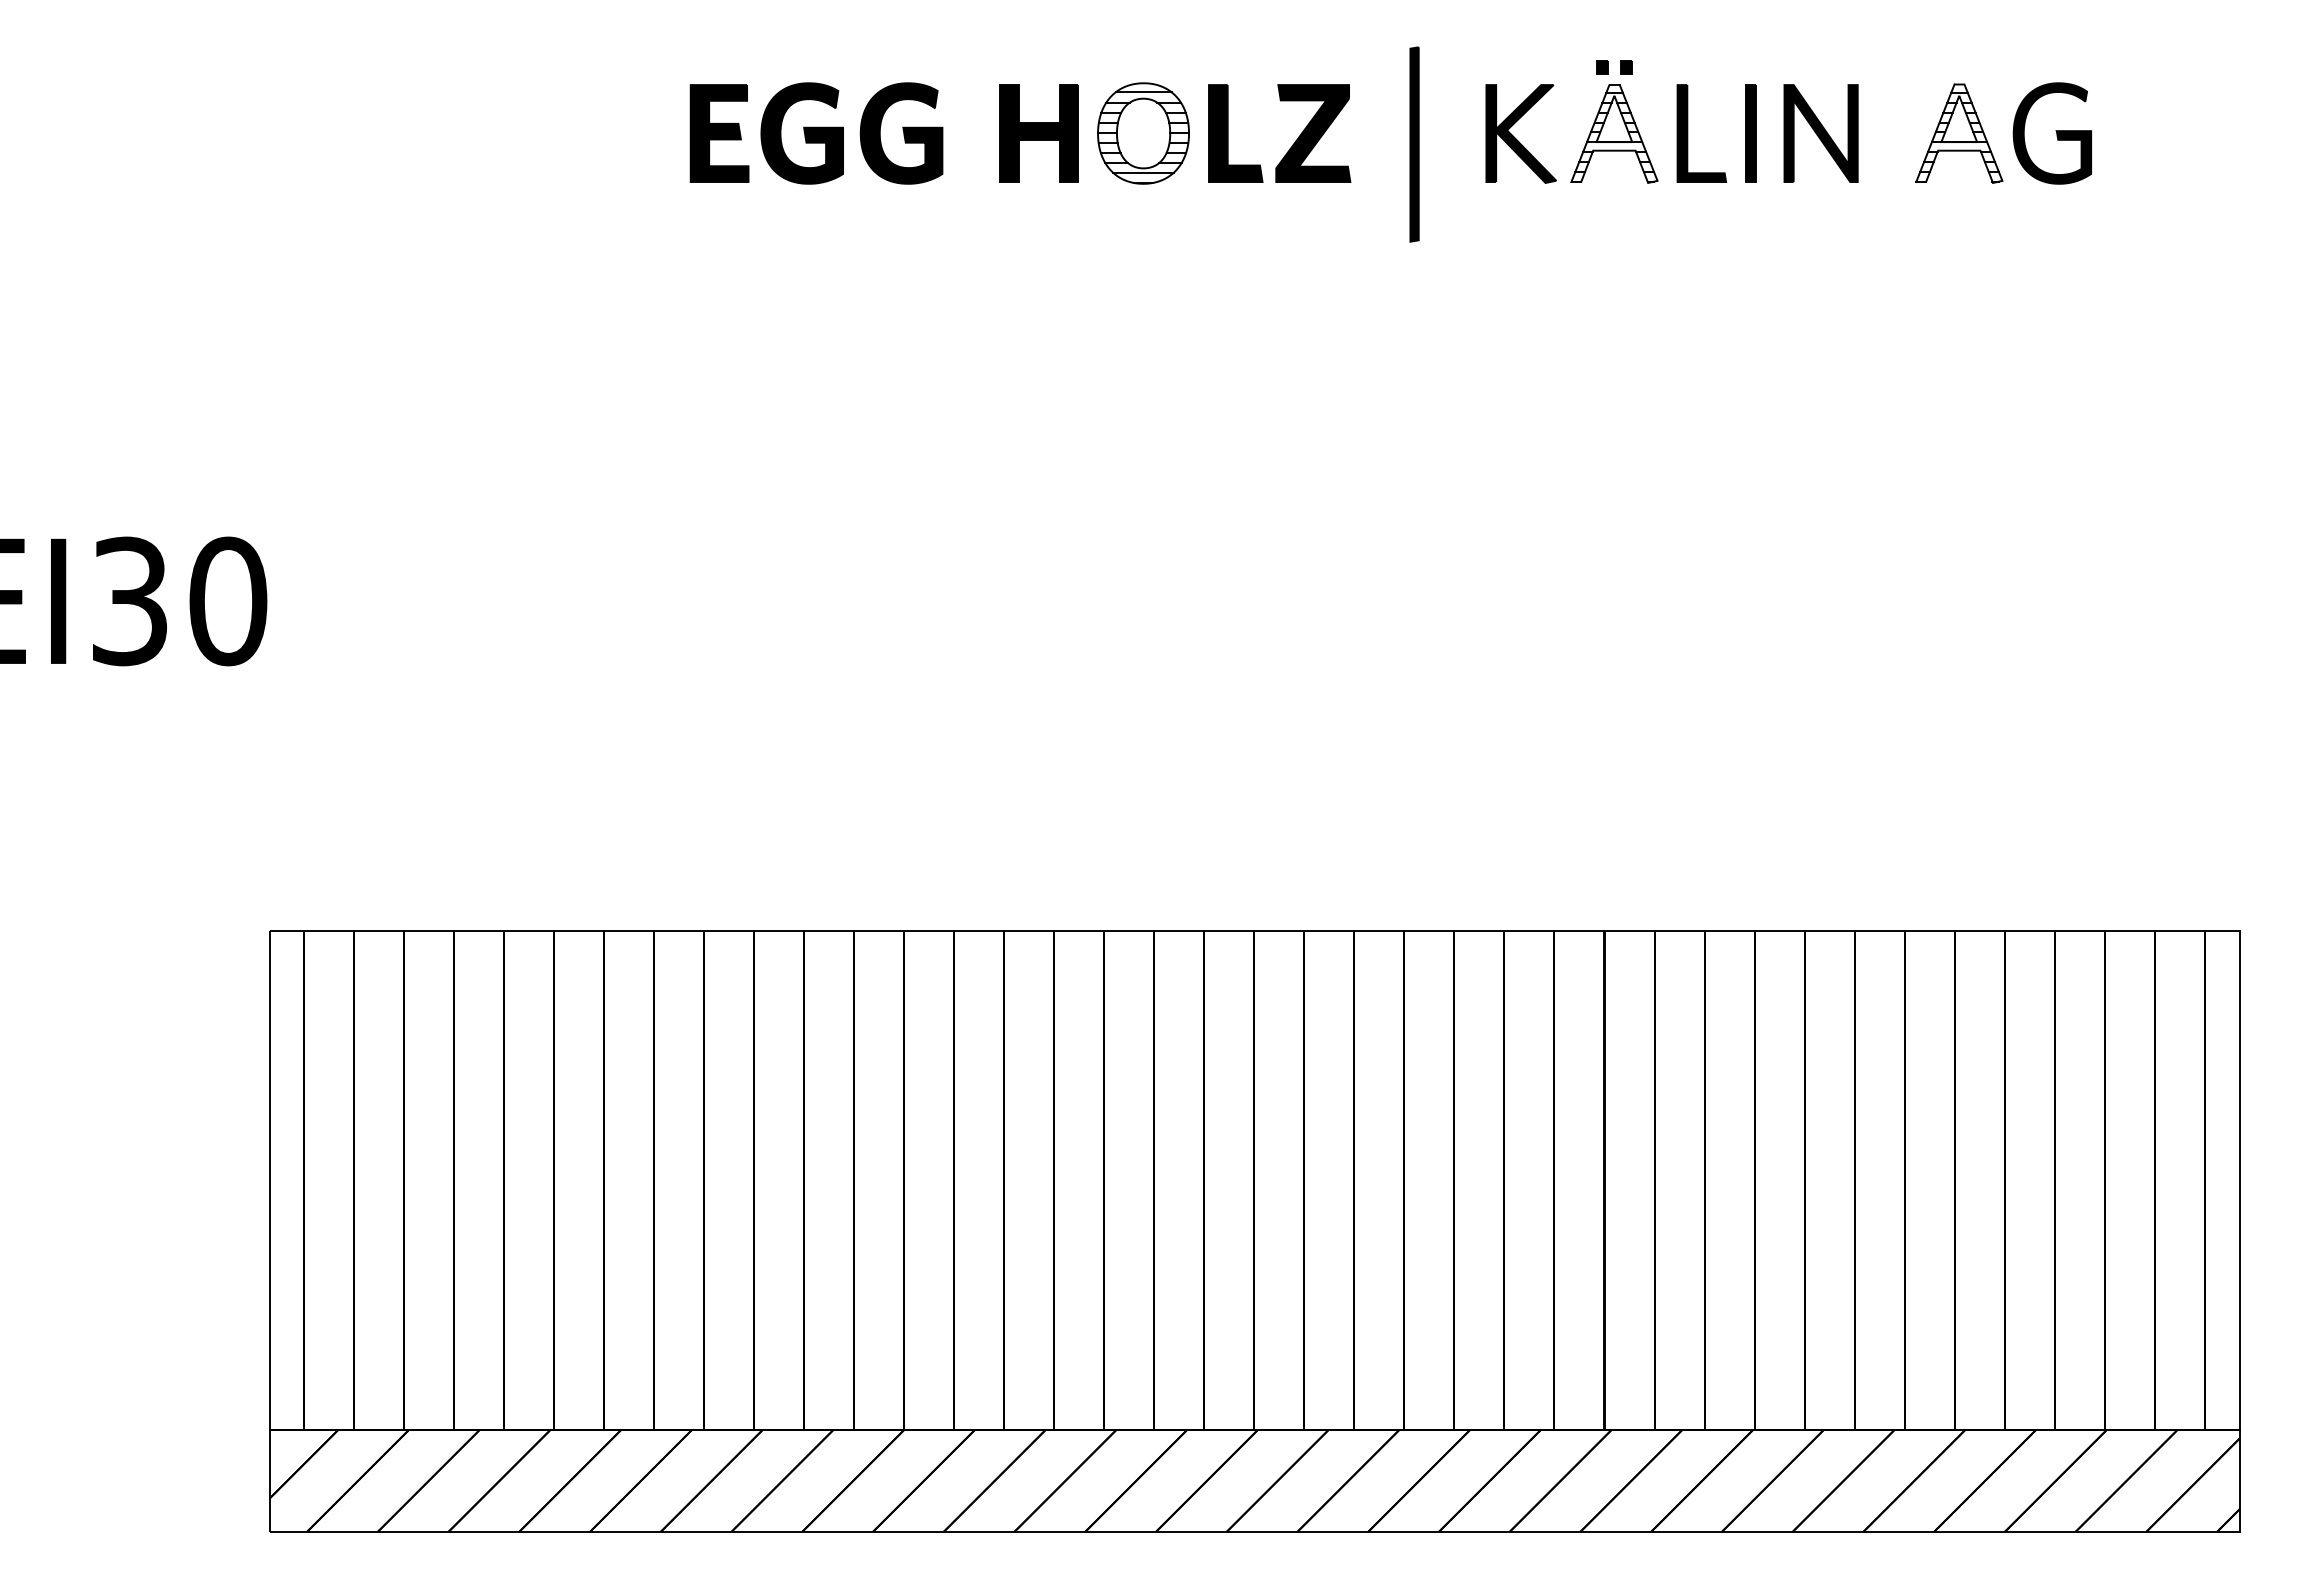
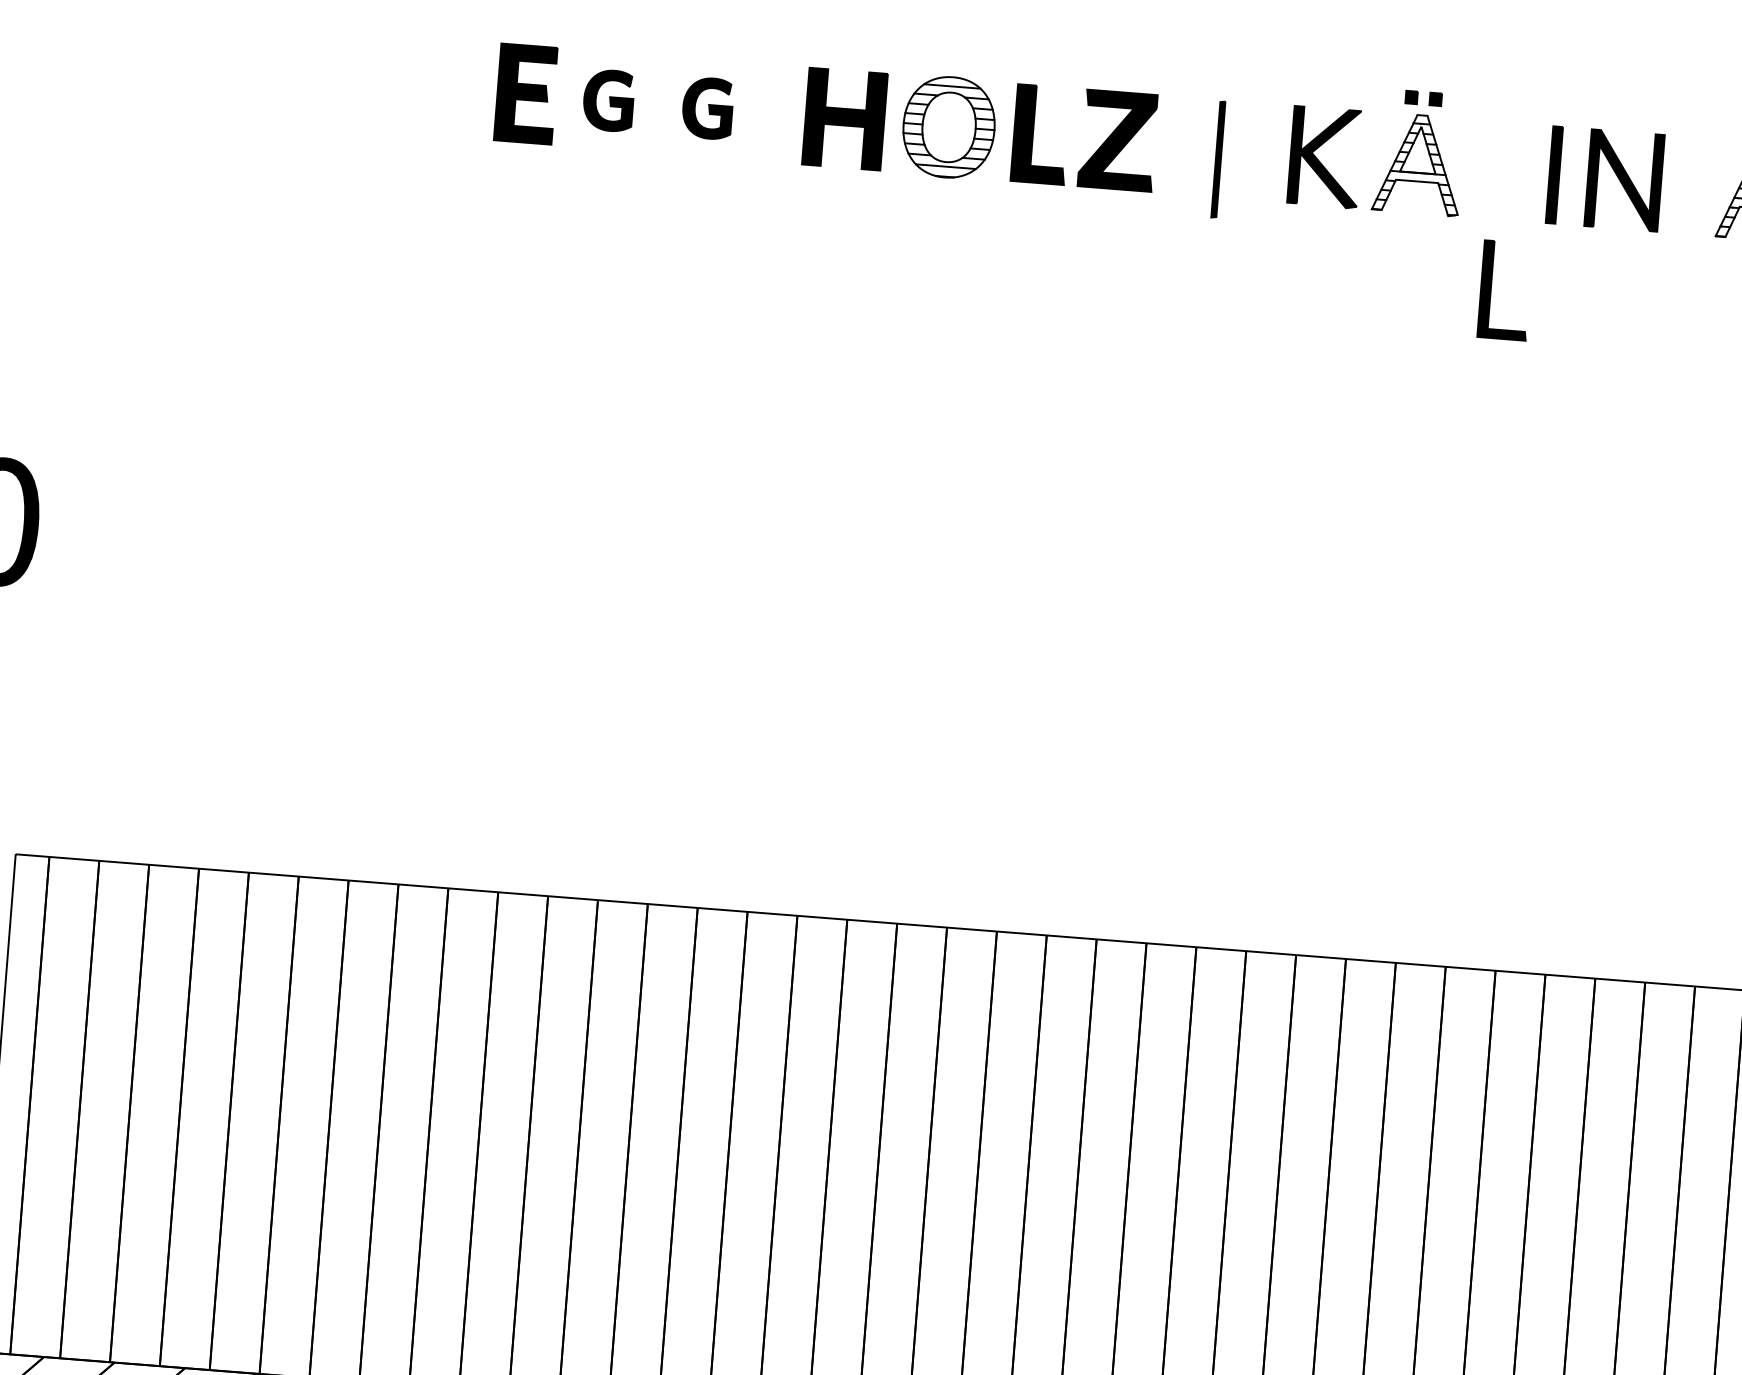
part: (801, 133) -> (608, 100), size x0.6
part: (901, 133) -> (707, 108), size x0.6
part: (1688, 133) -> (1491, 289), moved
part: (1414, 144) -> (1218, 159), size x0.6

